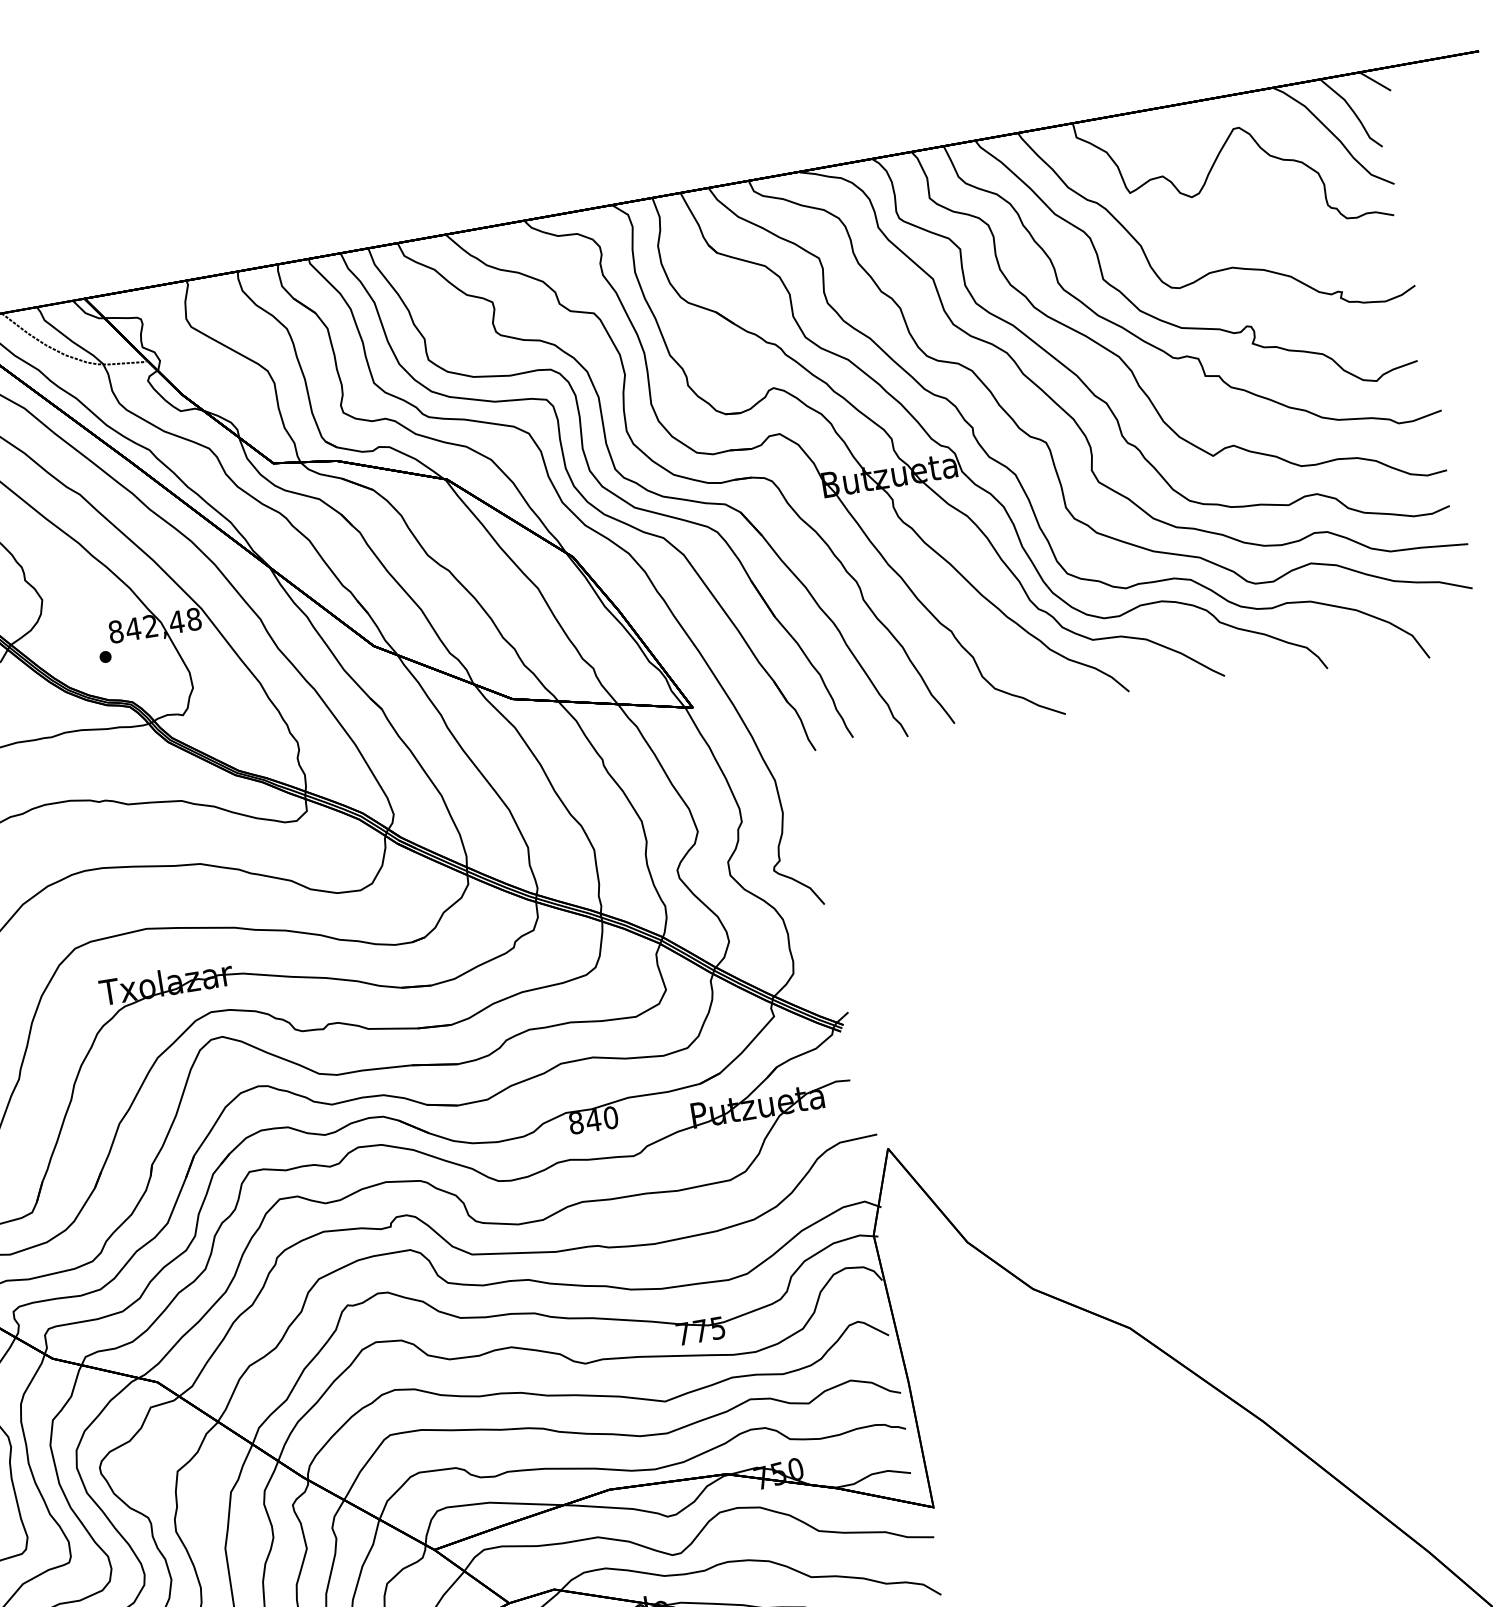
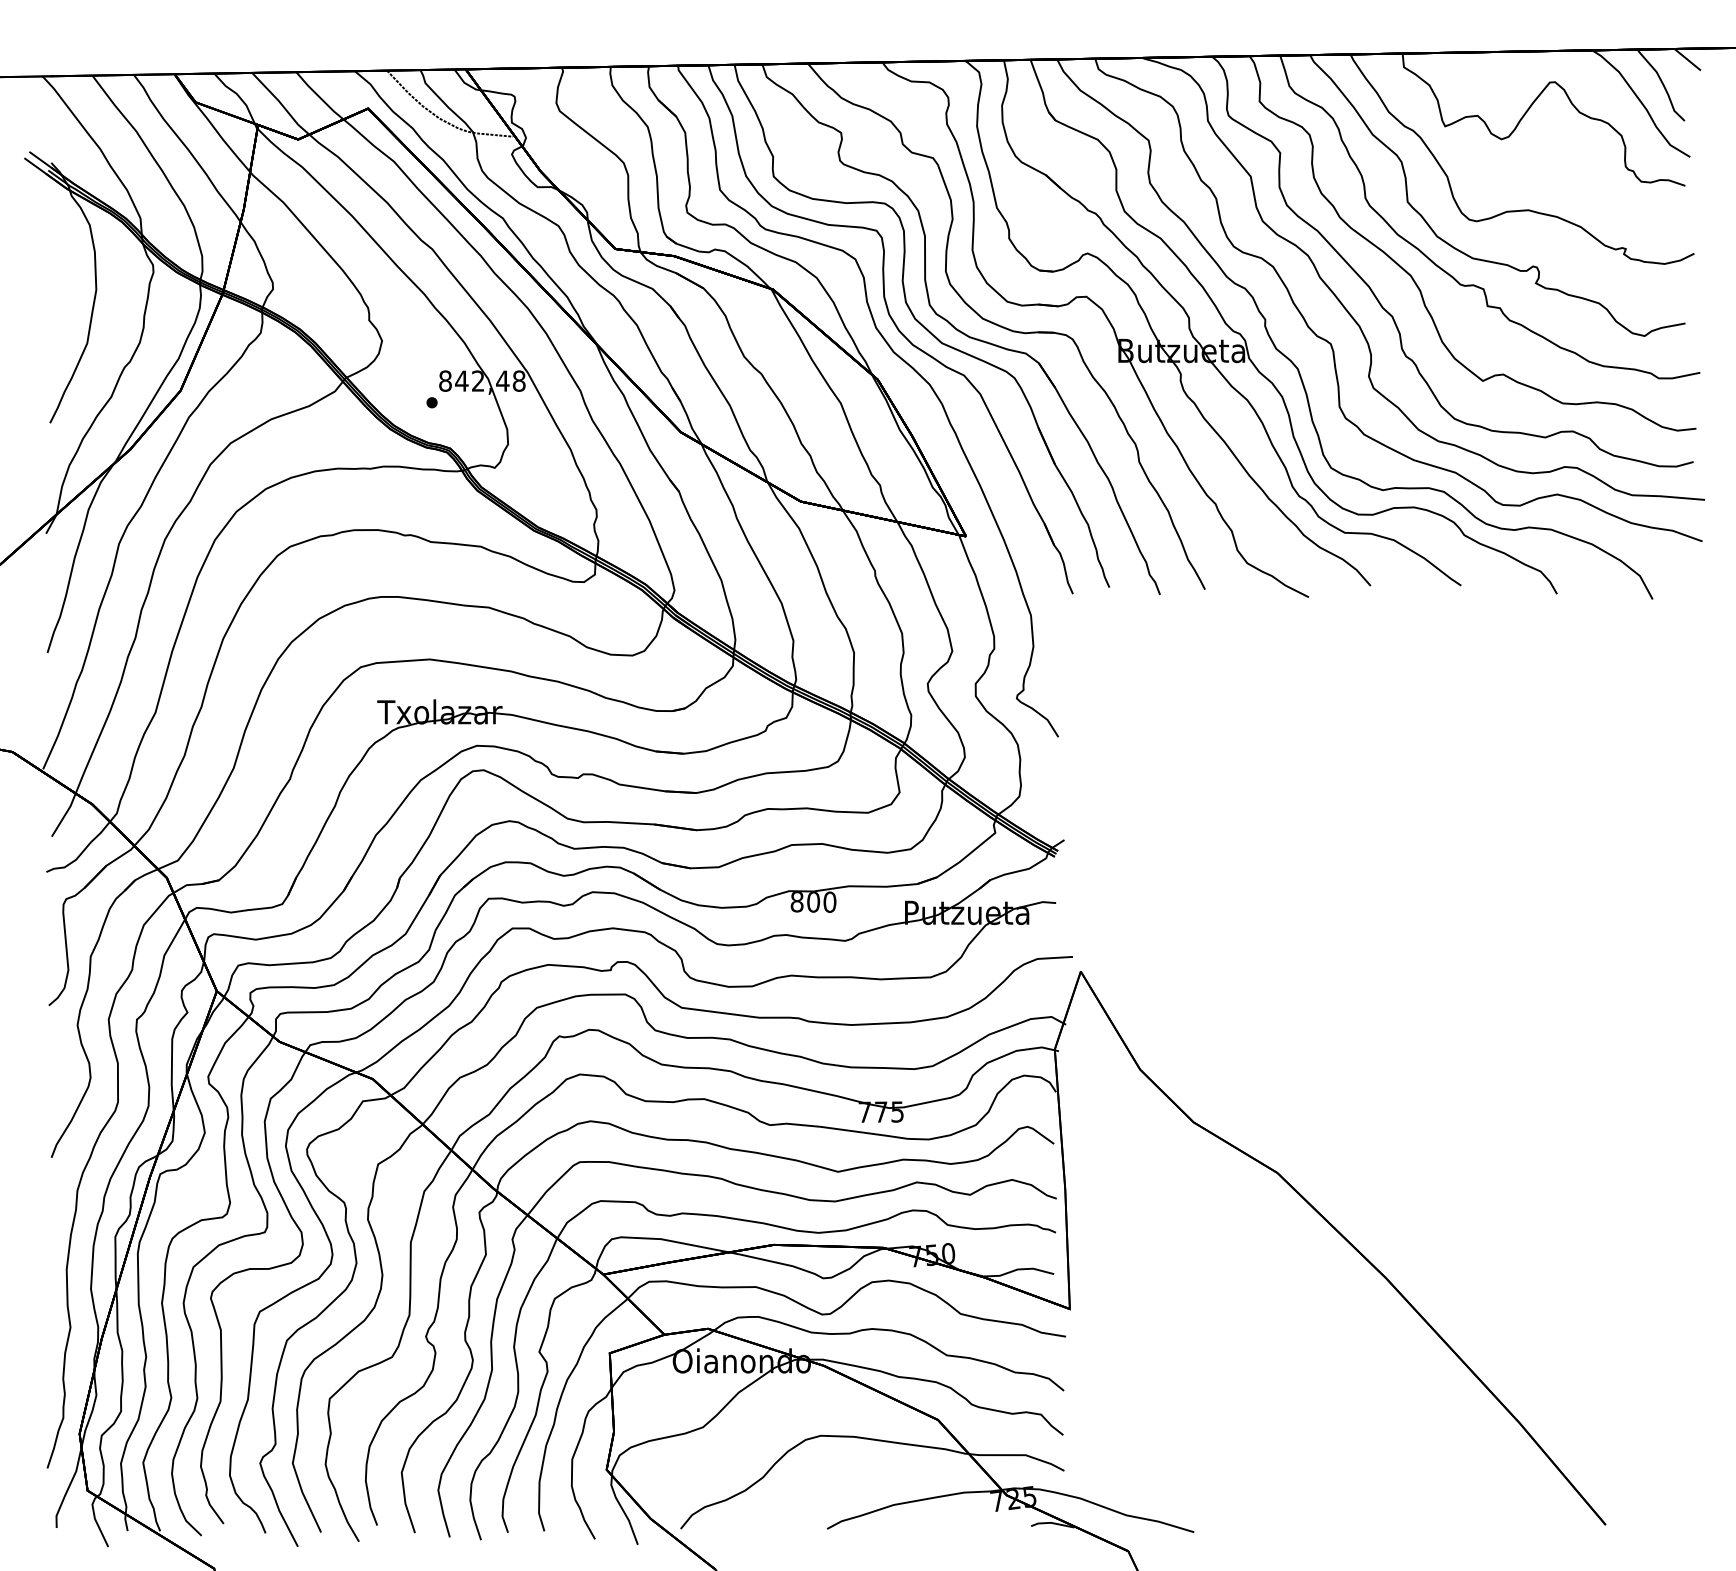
text: (593, 1120) -> (813, 902), 840 -> 800

